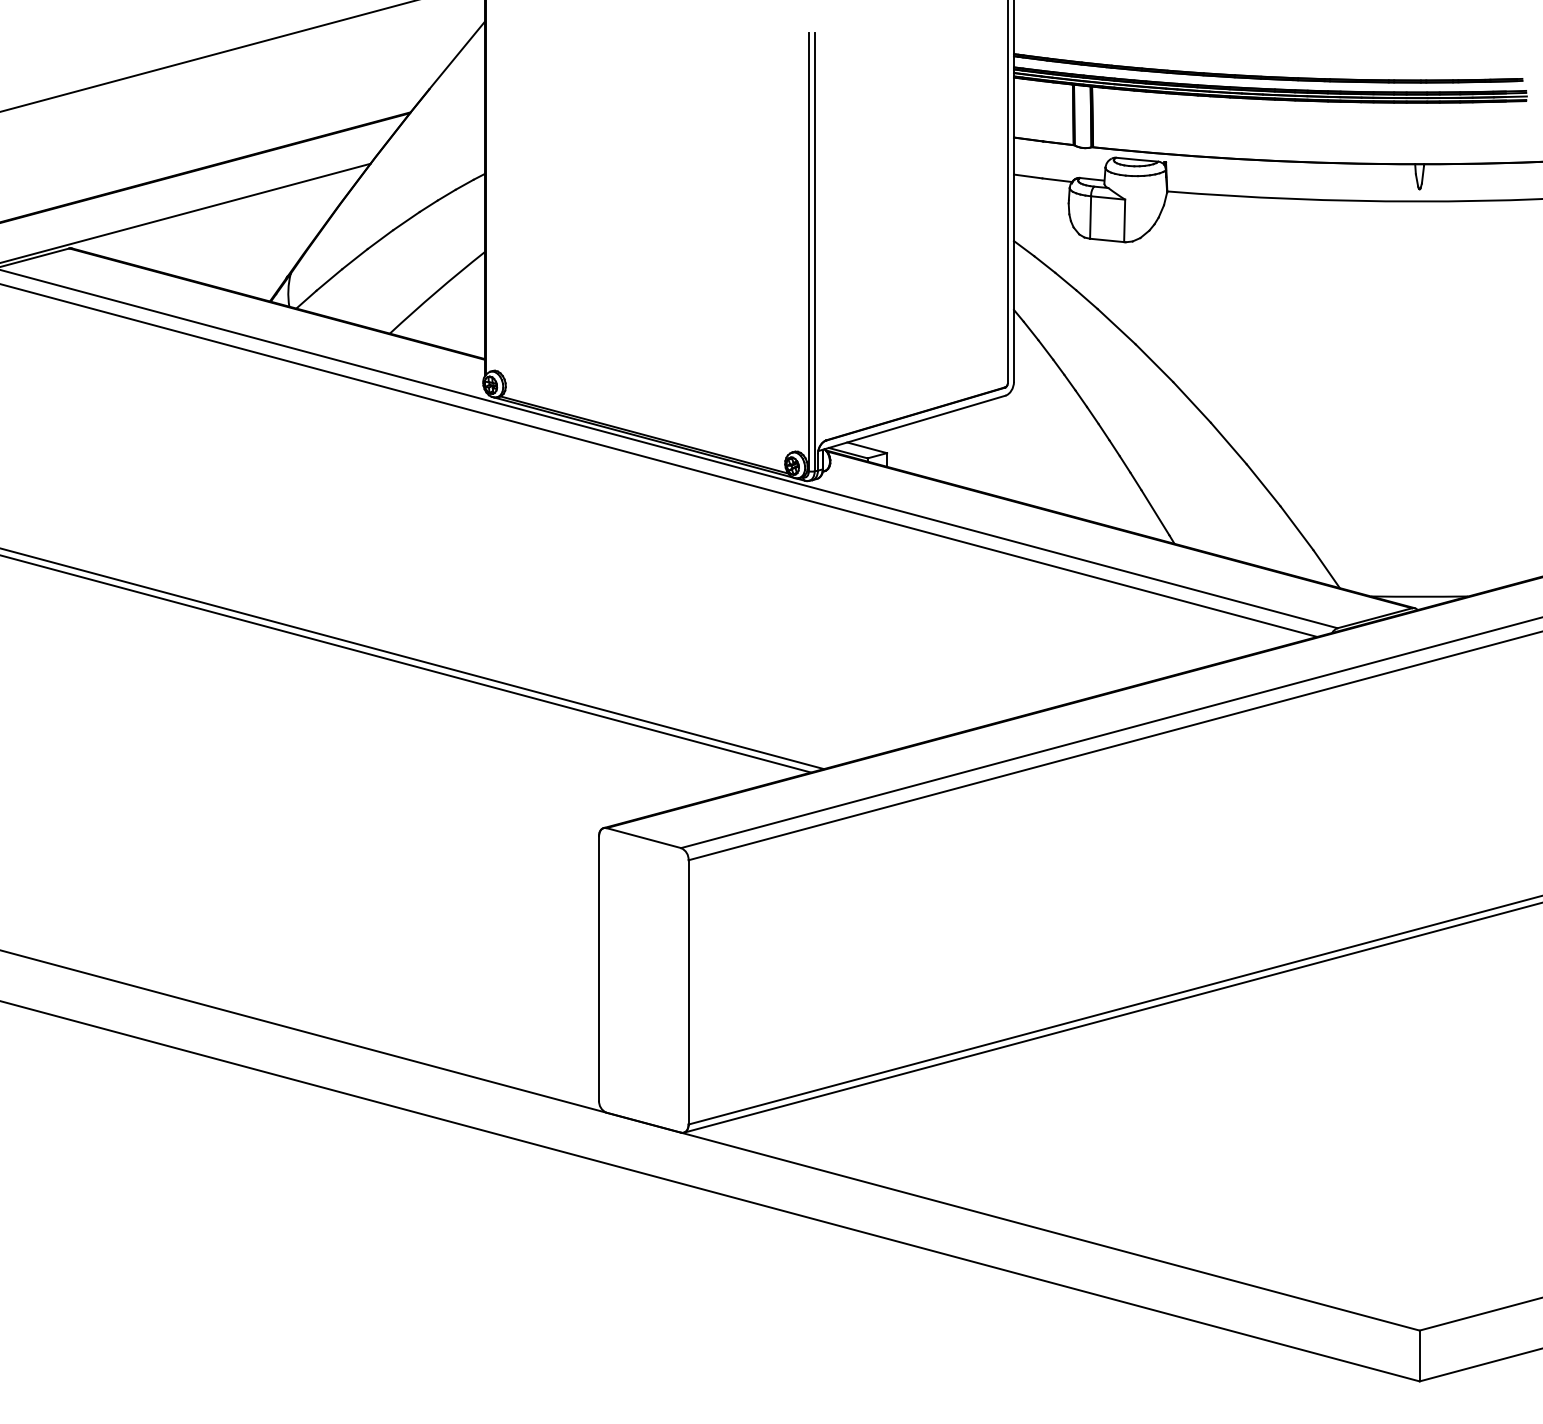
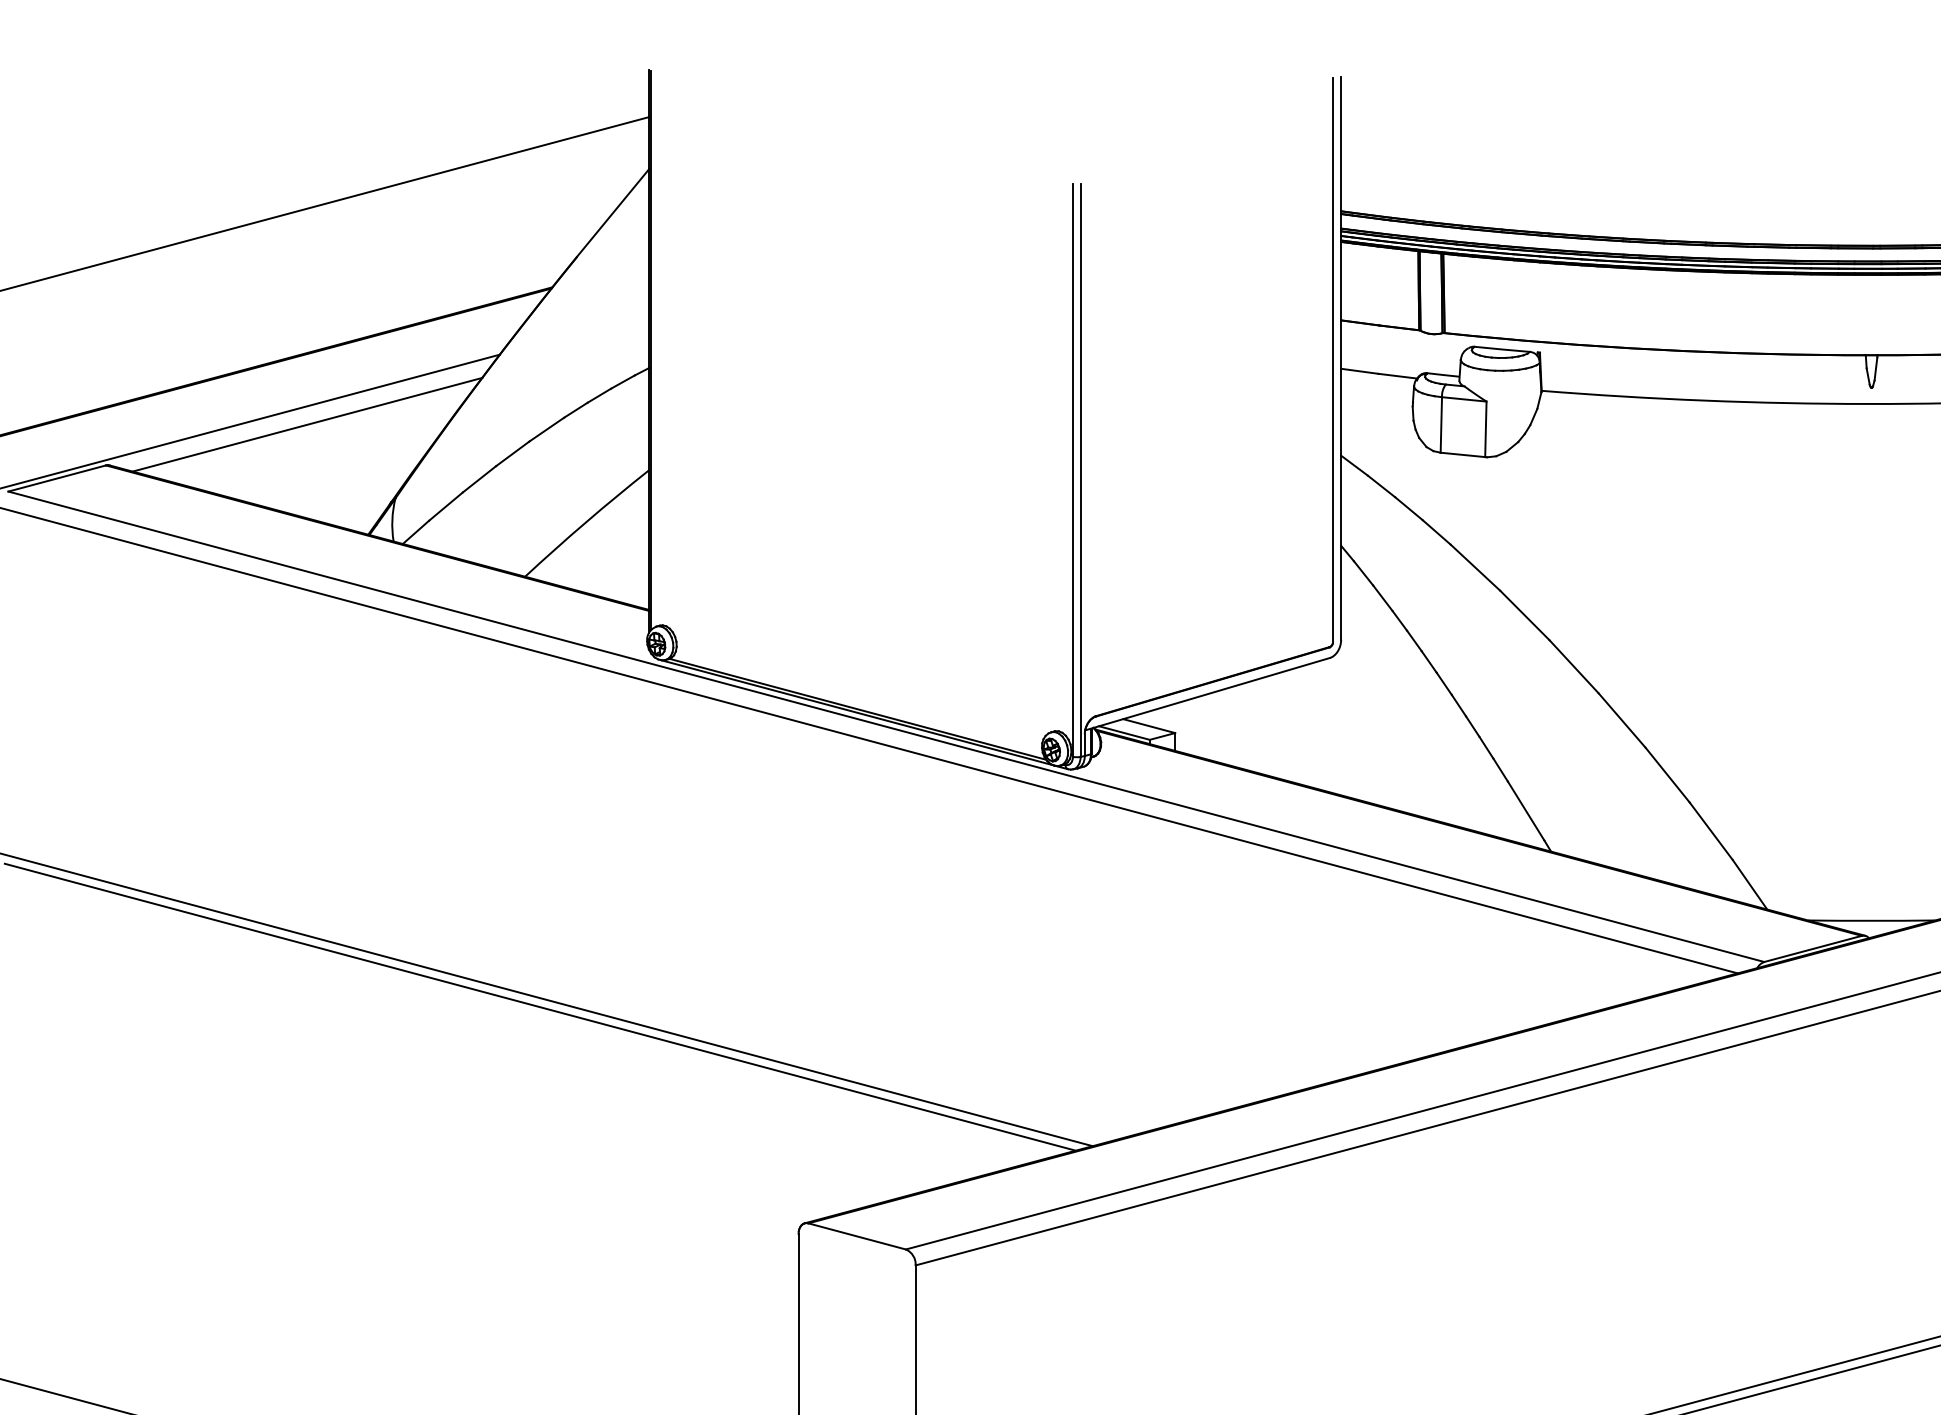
line: (223, 217) -> (307, 424), added

